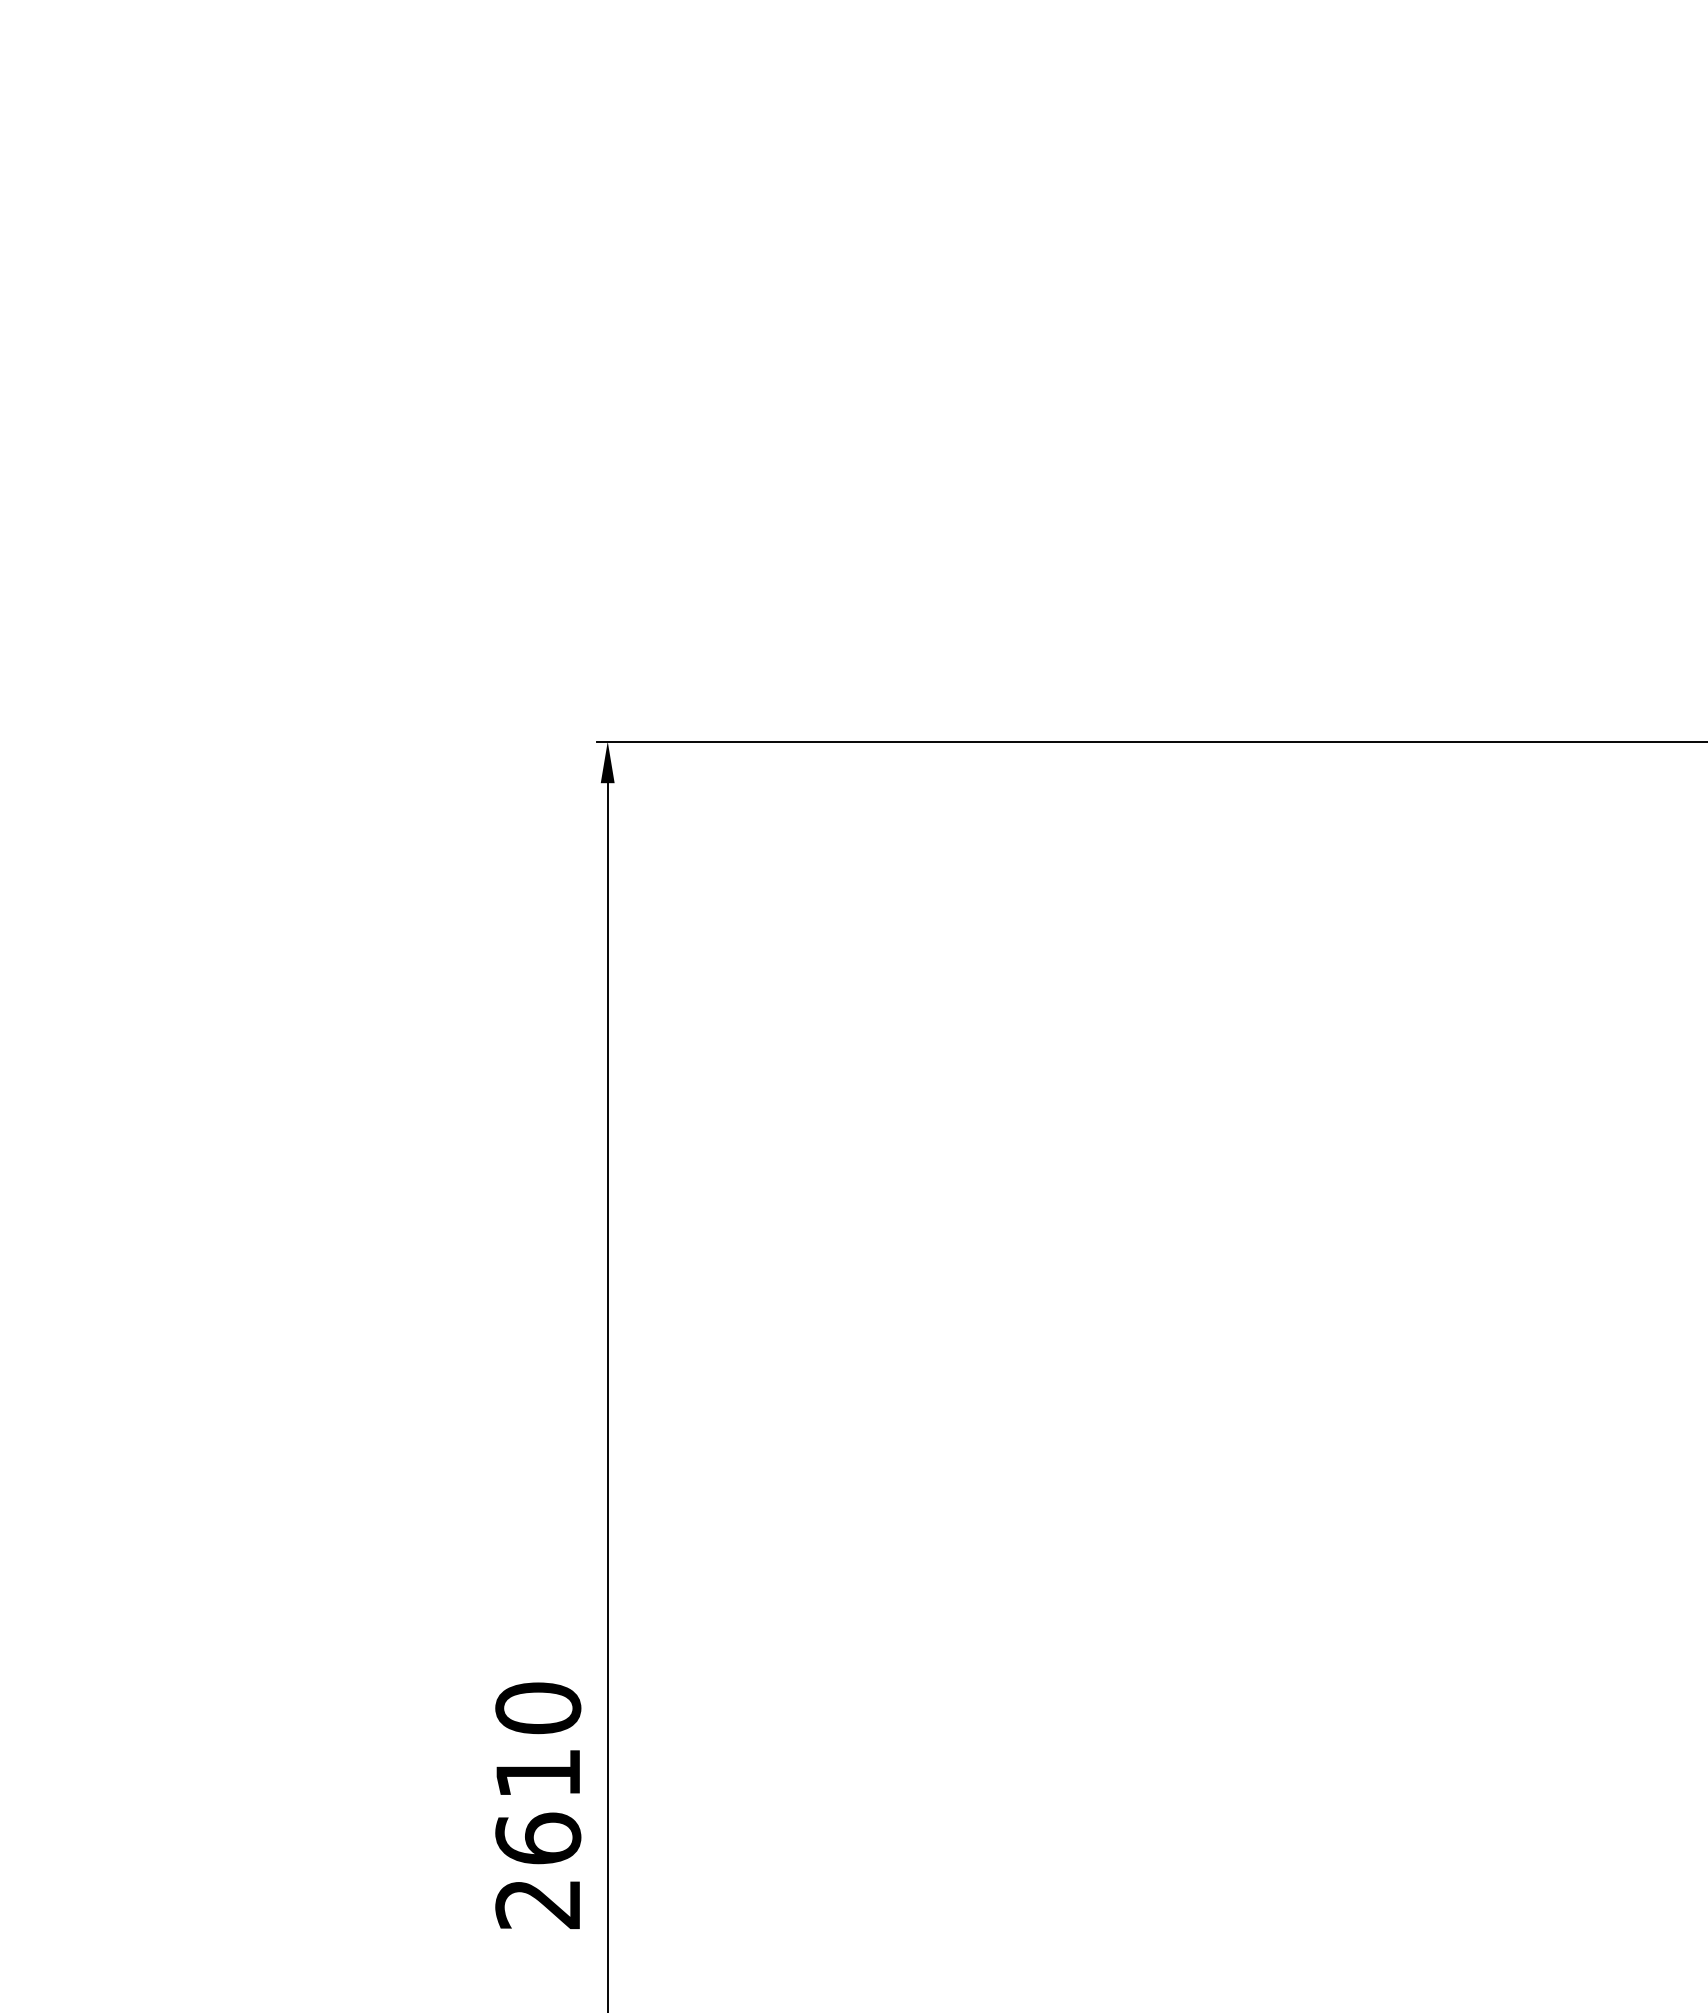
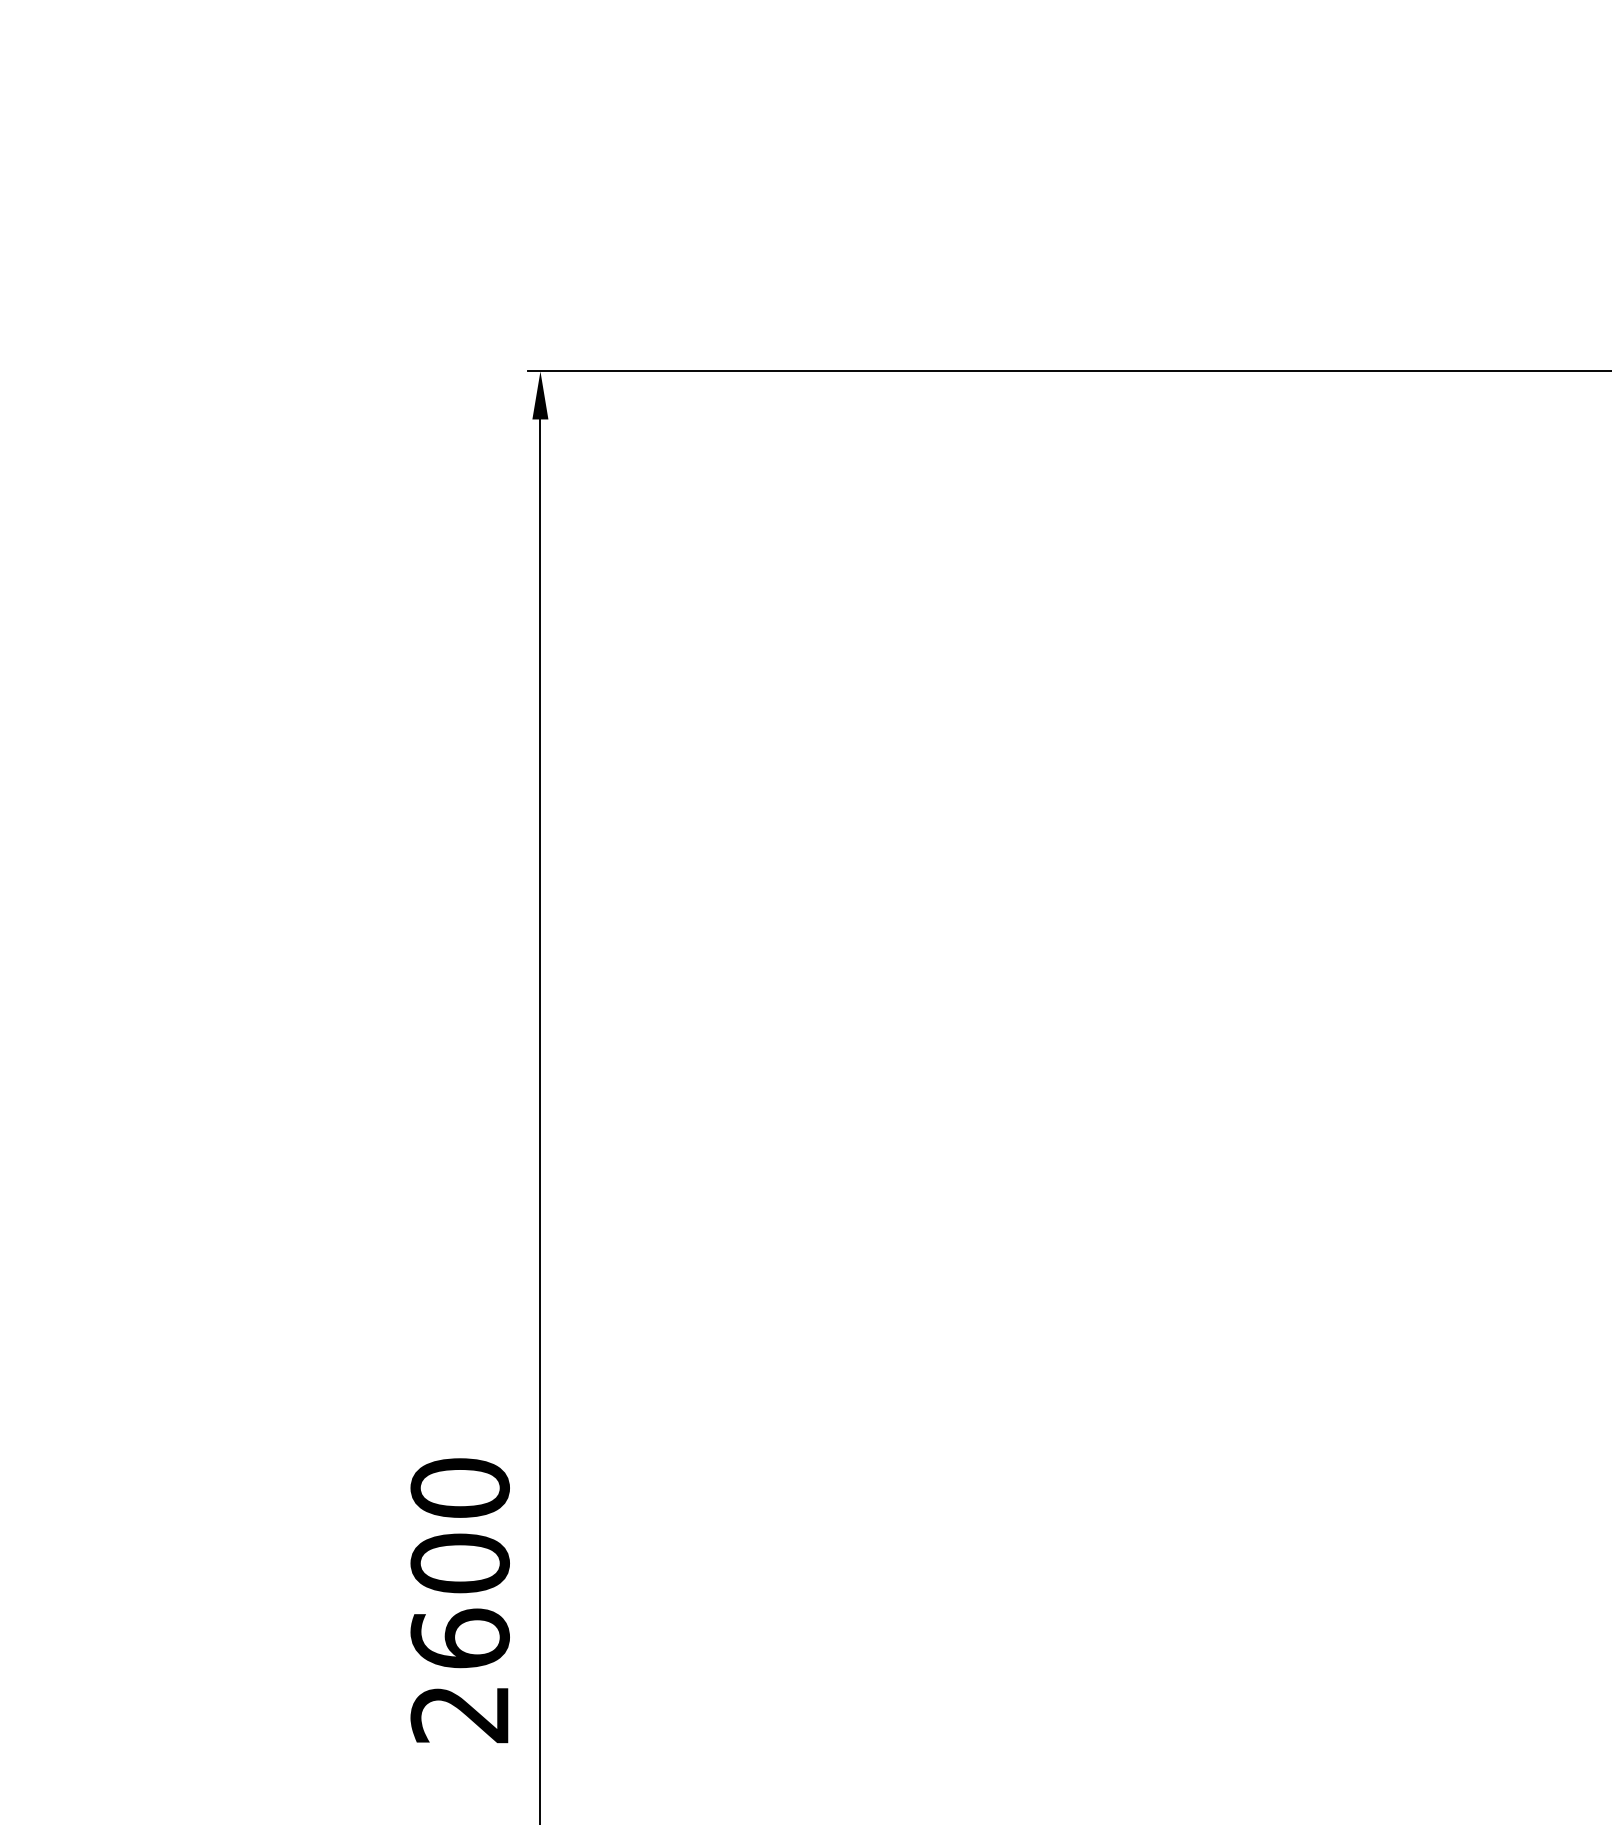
text: (538, 1773) -> (460, 1563), 2610 -> 2600

